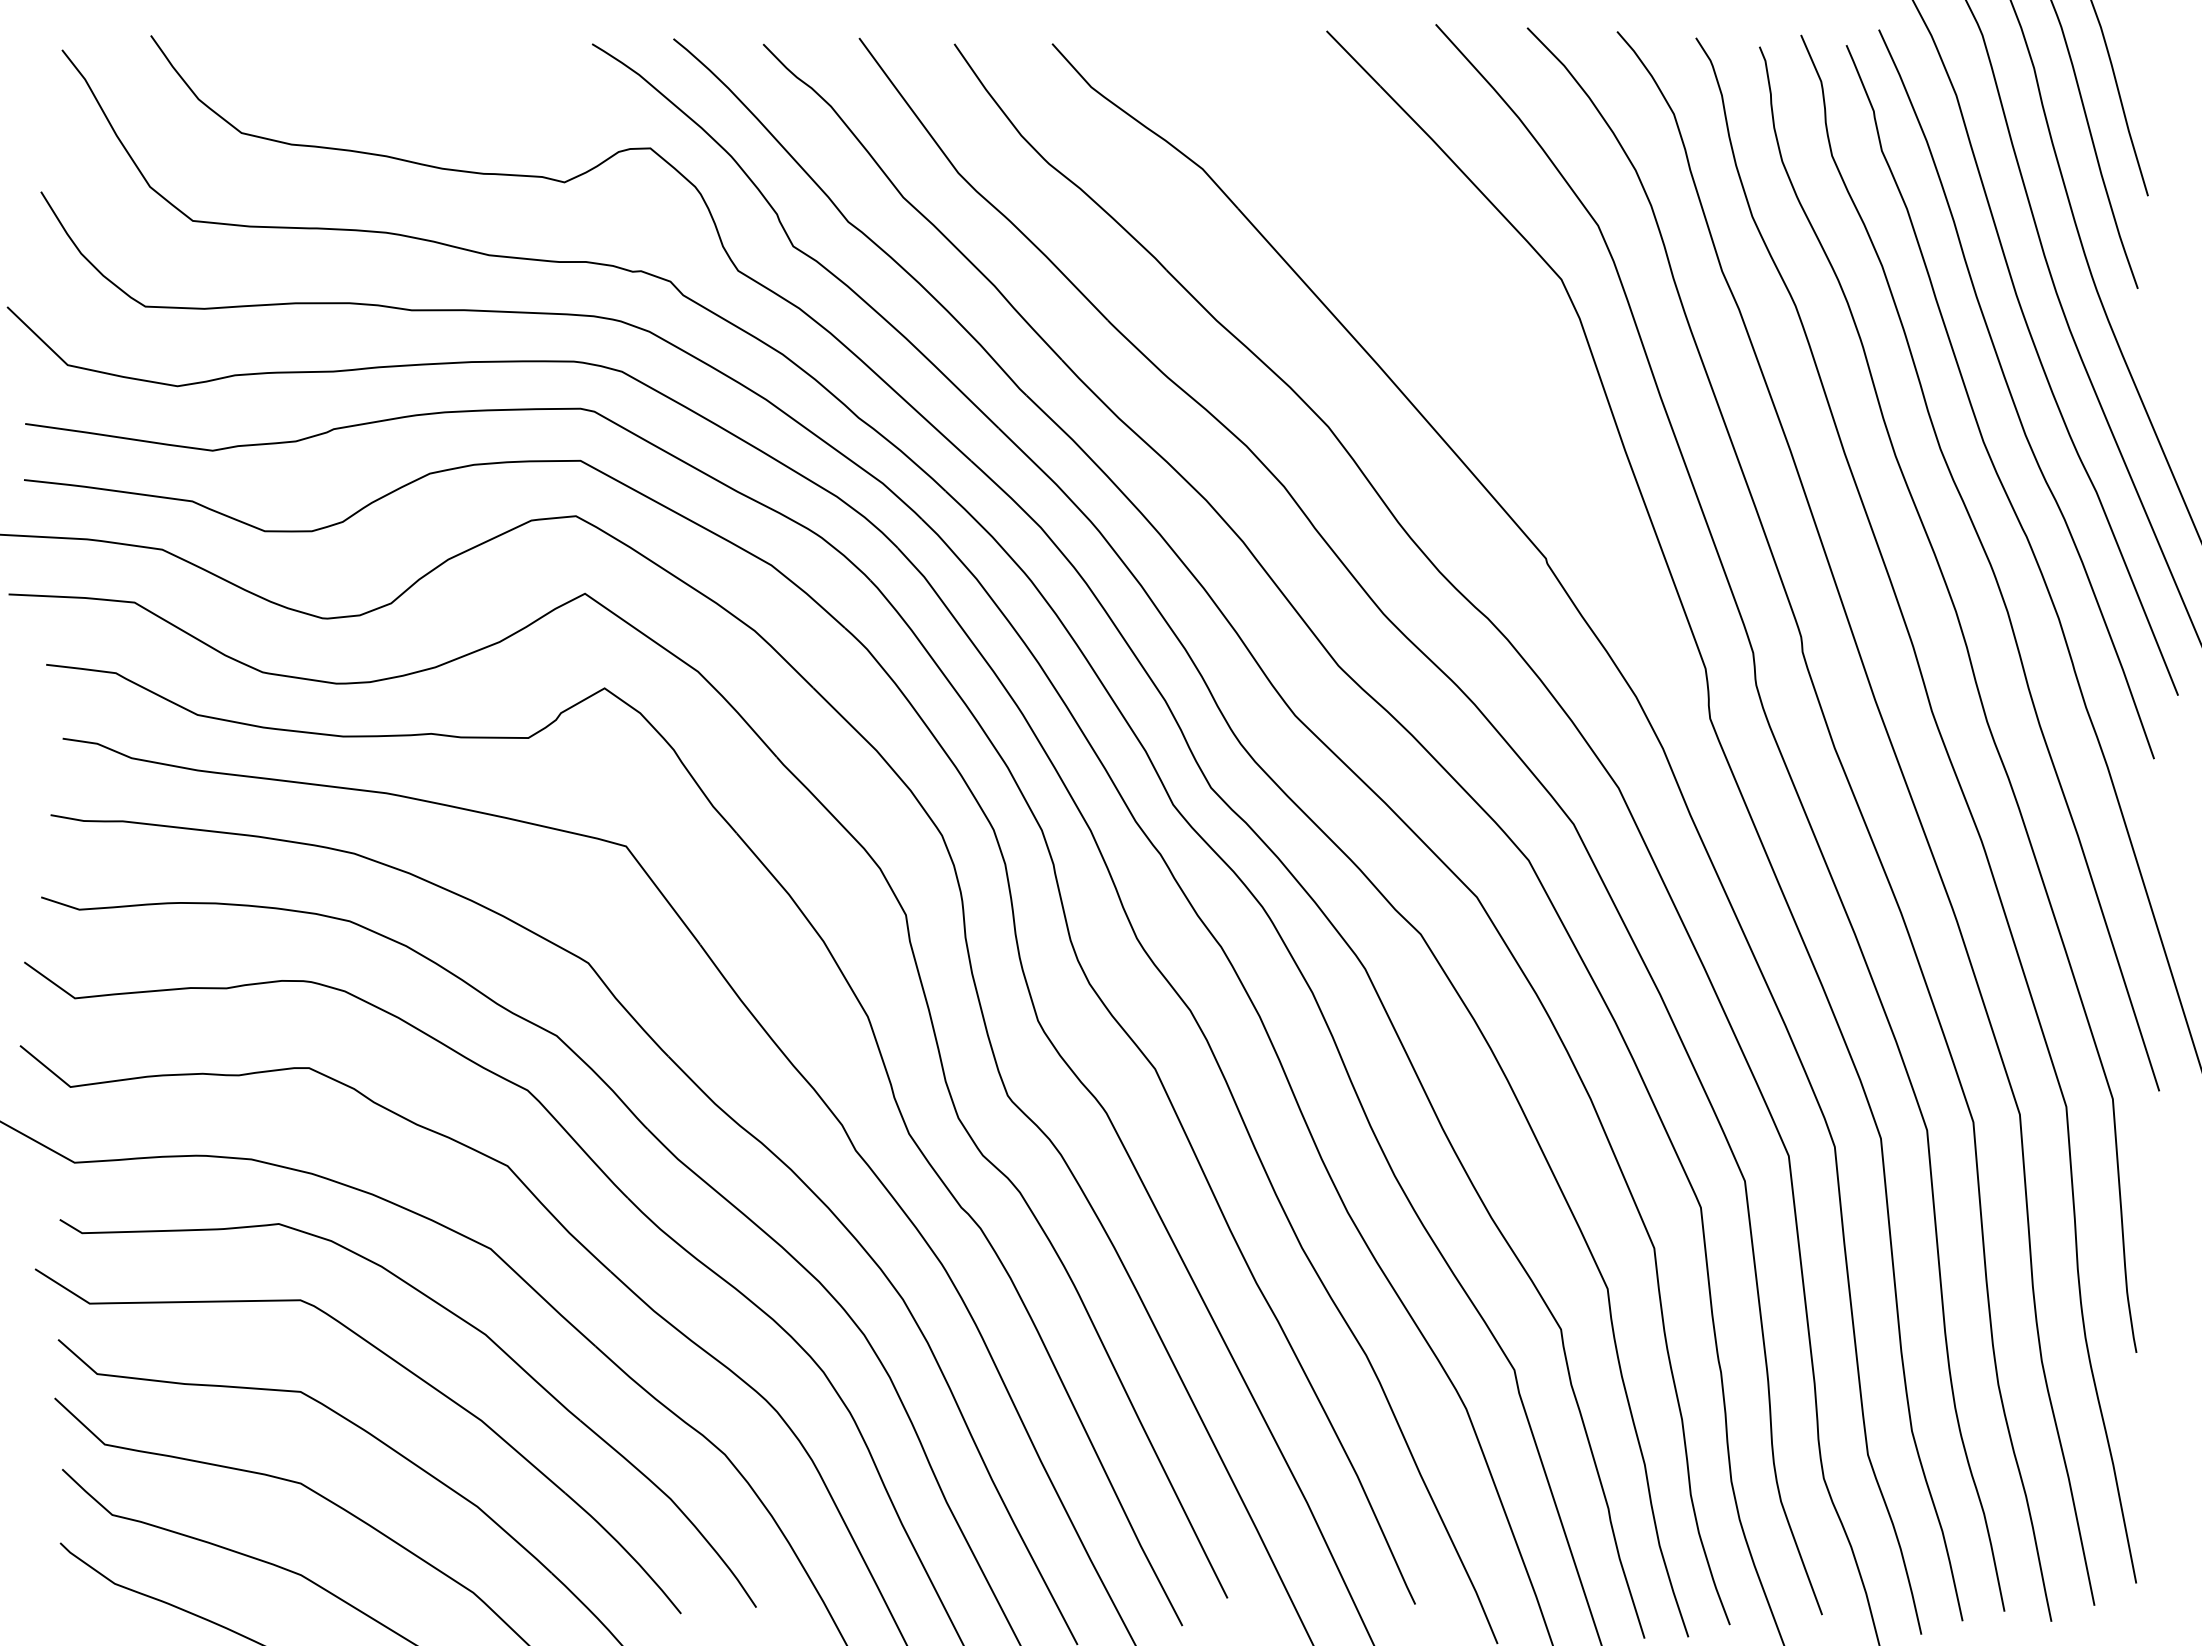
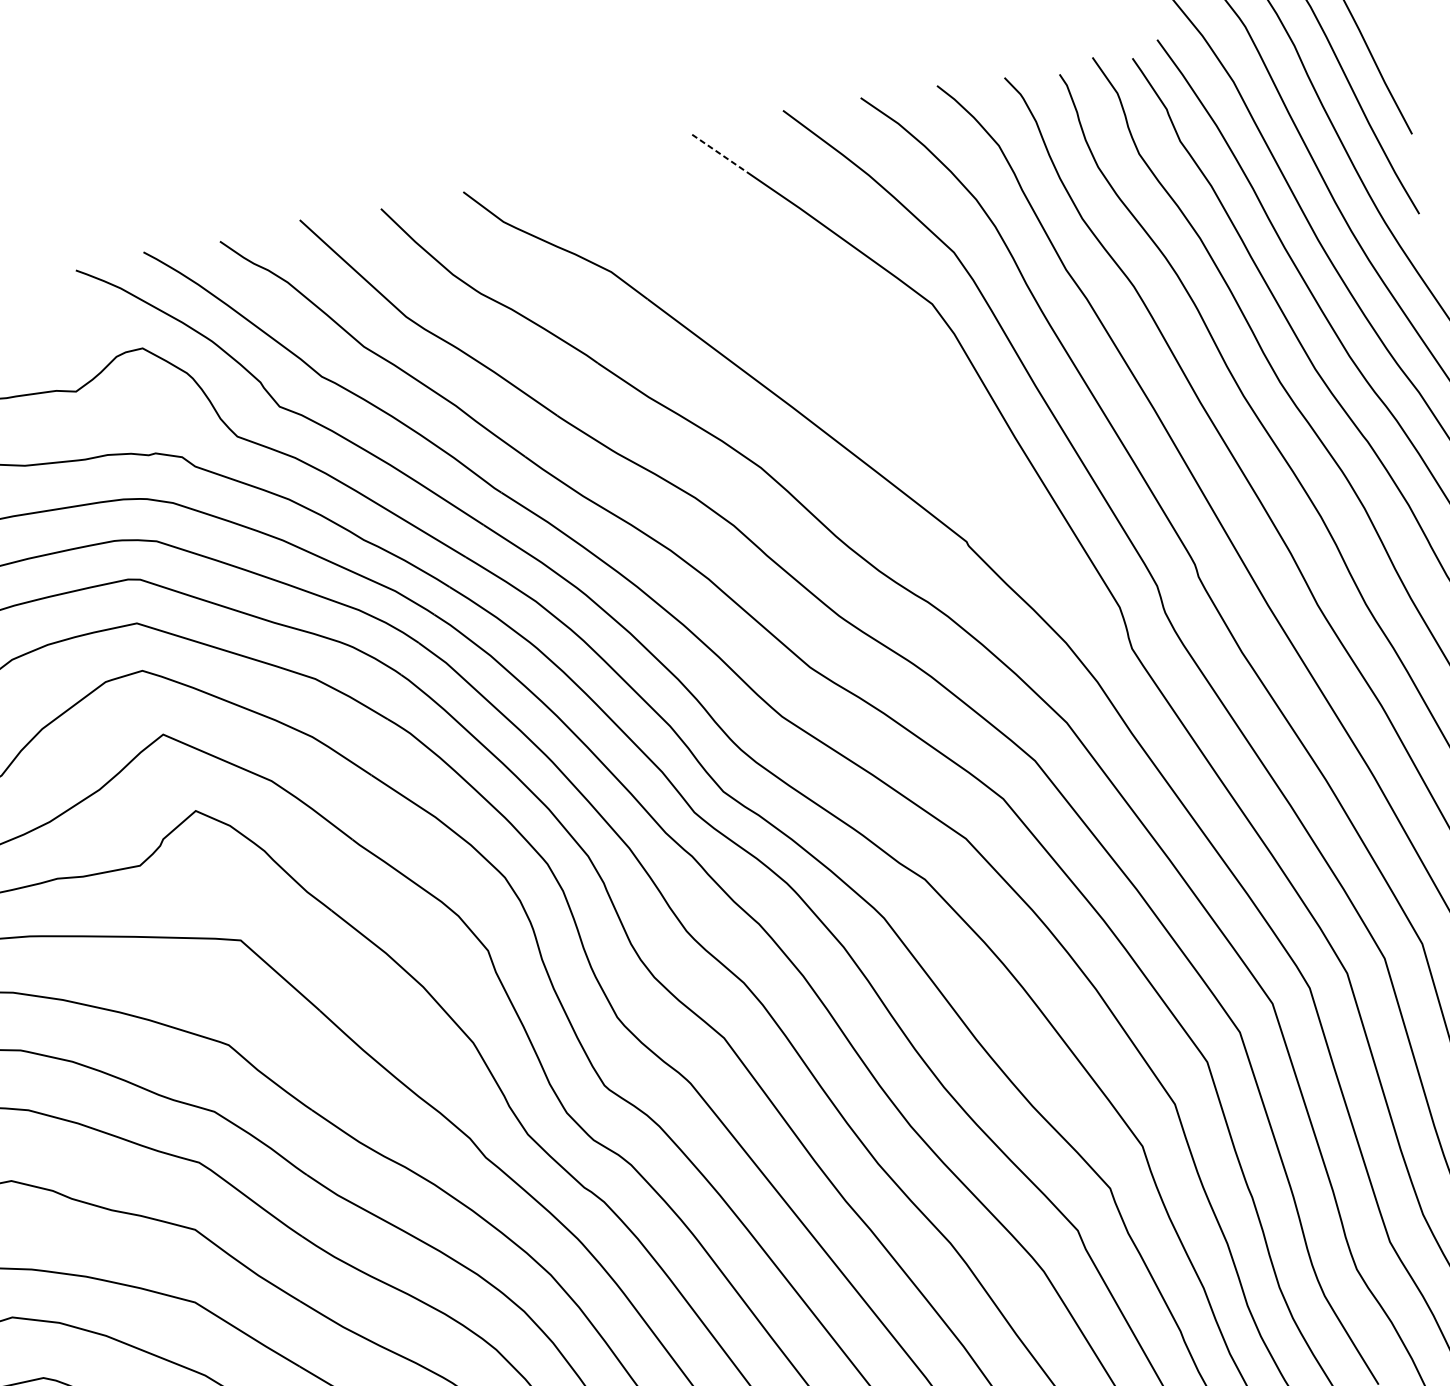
line: (1353, 58) -> (719, 153), solid -> dashed

